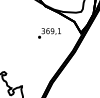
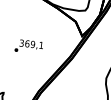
text: (49, 33) -> (28, 46), moved

